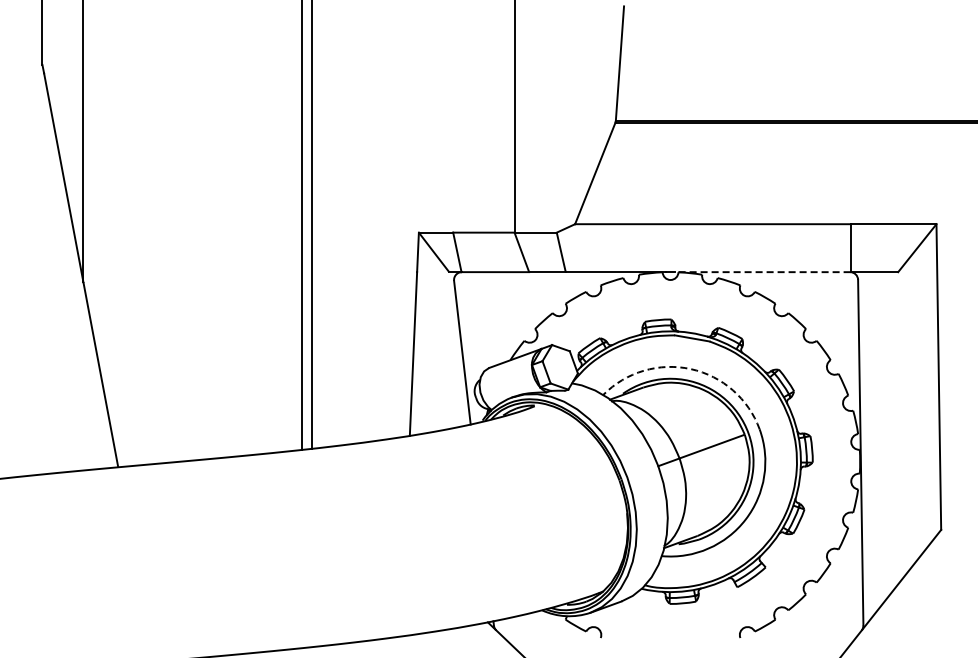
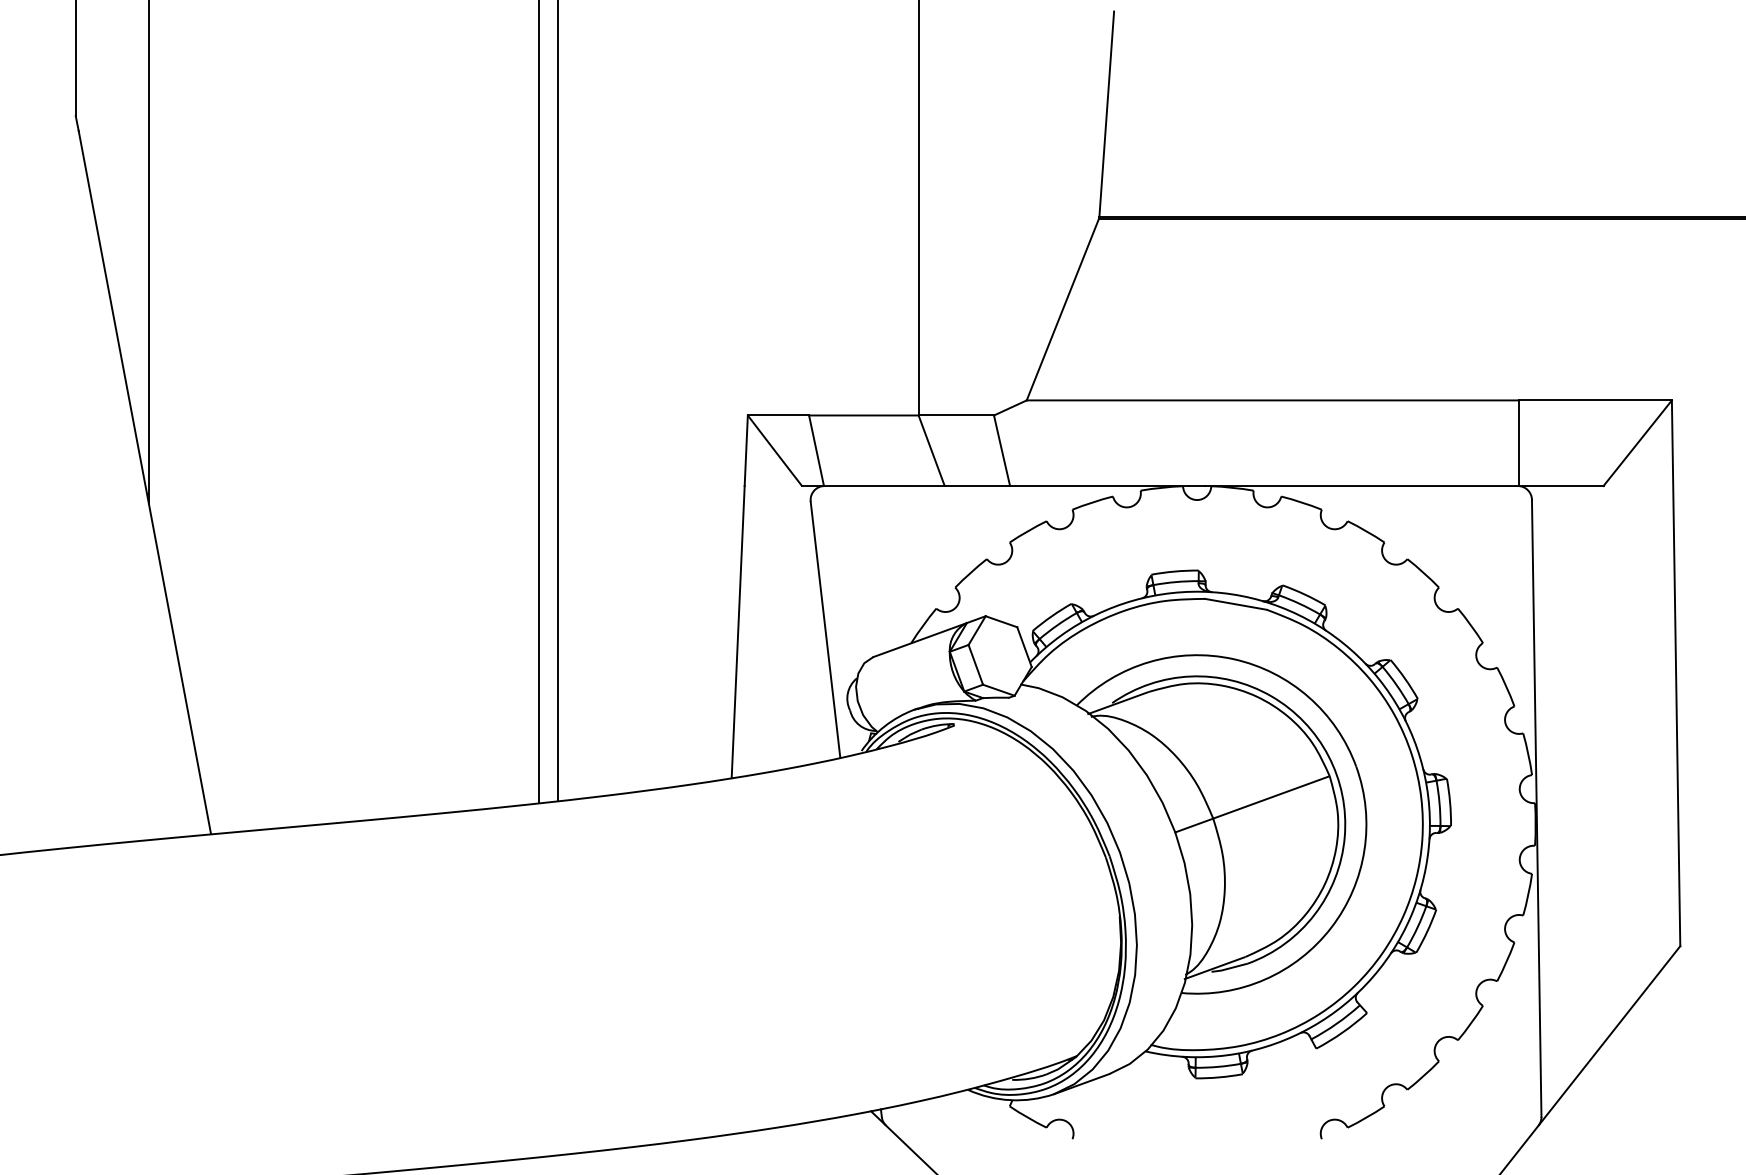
line: (762, 272) -> (1361, 486), dashed -> solid
arc: (690, 369) -> (1232, 659), dashed -> solid

